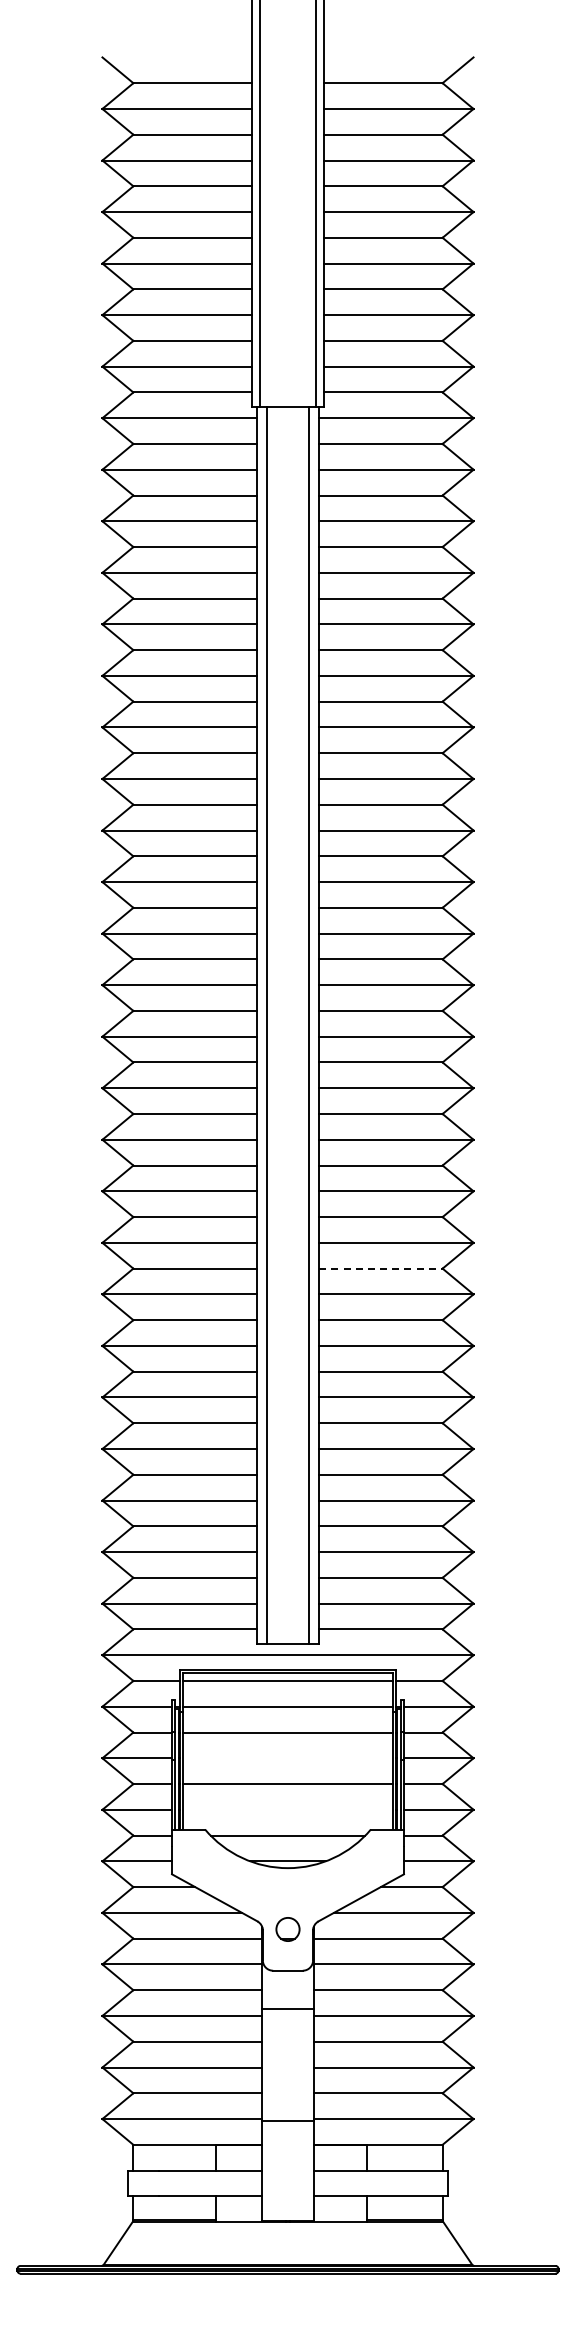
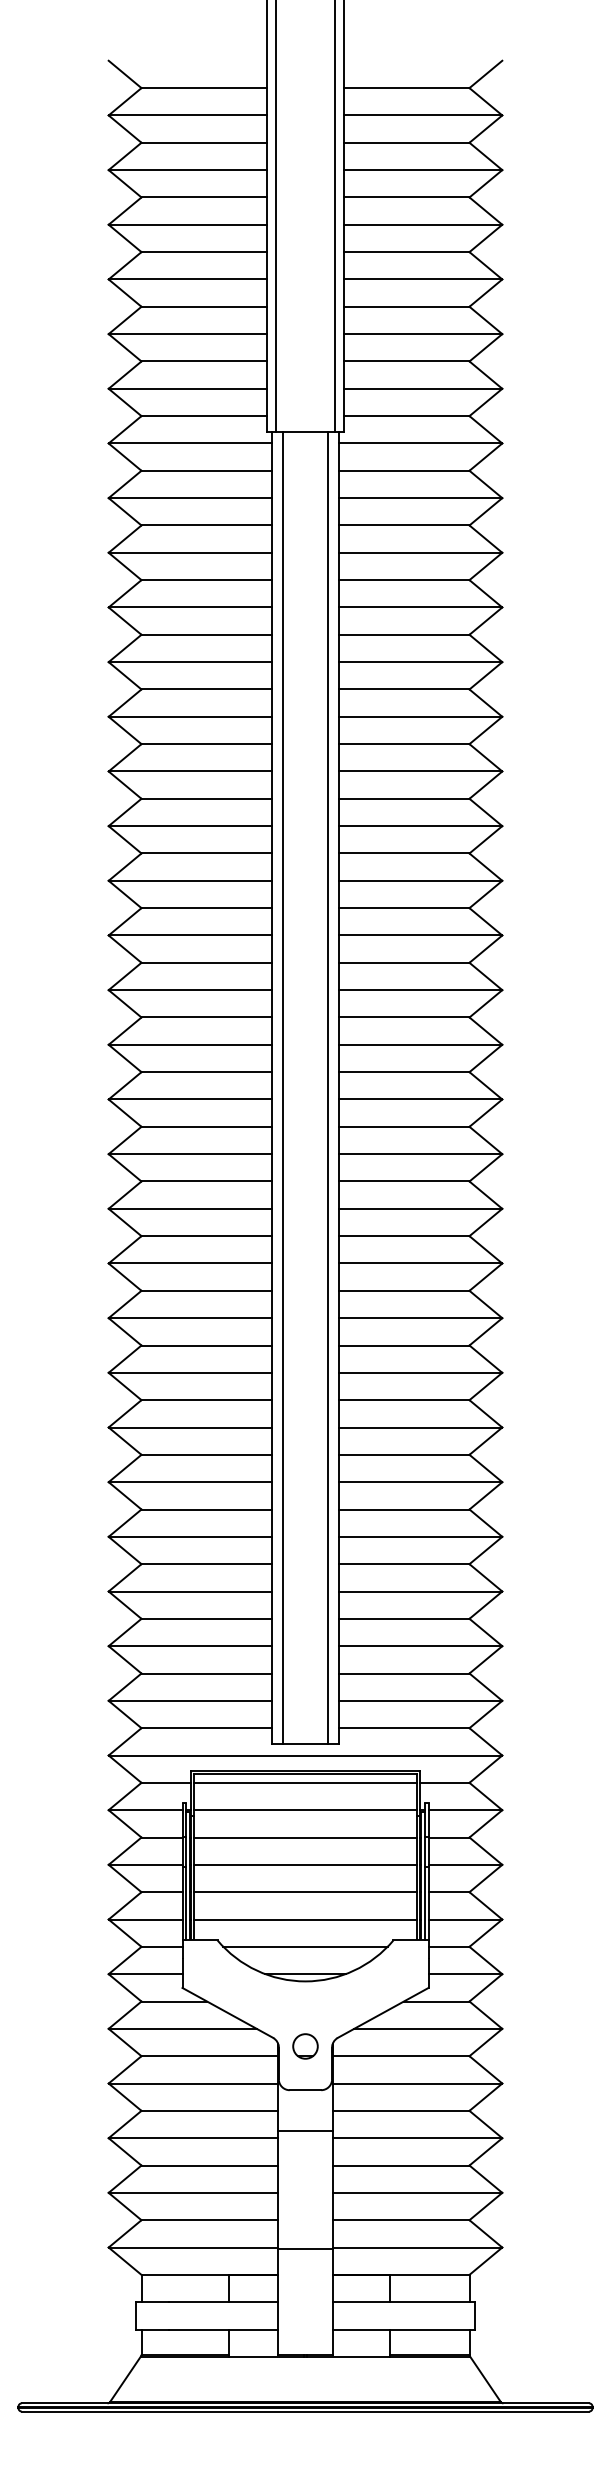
line: (380, 1268) -> (403, 1345), dashed -> solid
line: (287, 1758) -> (304, 1865), added
line: (287, 1809) -> (304, 1919), added

